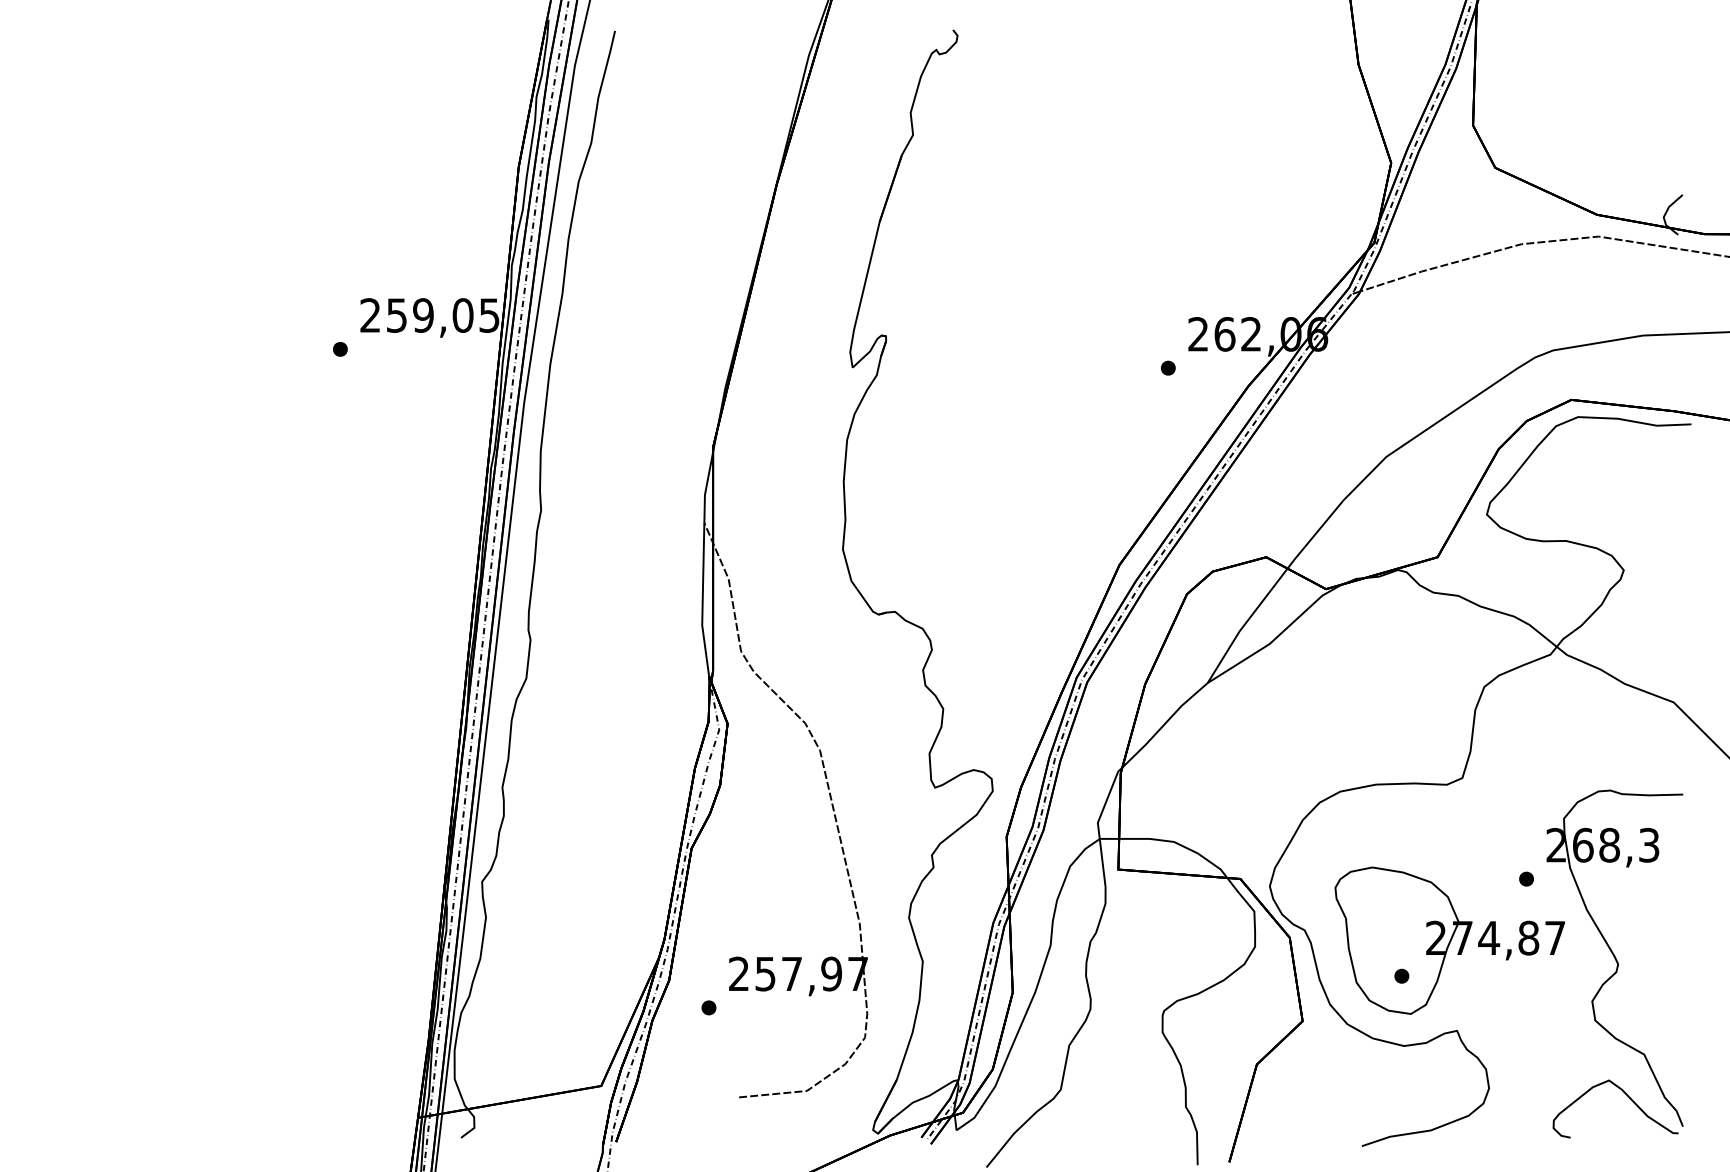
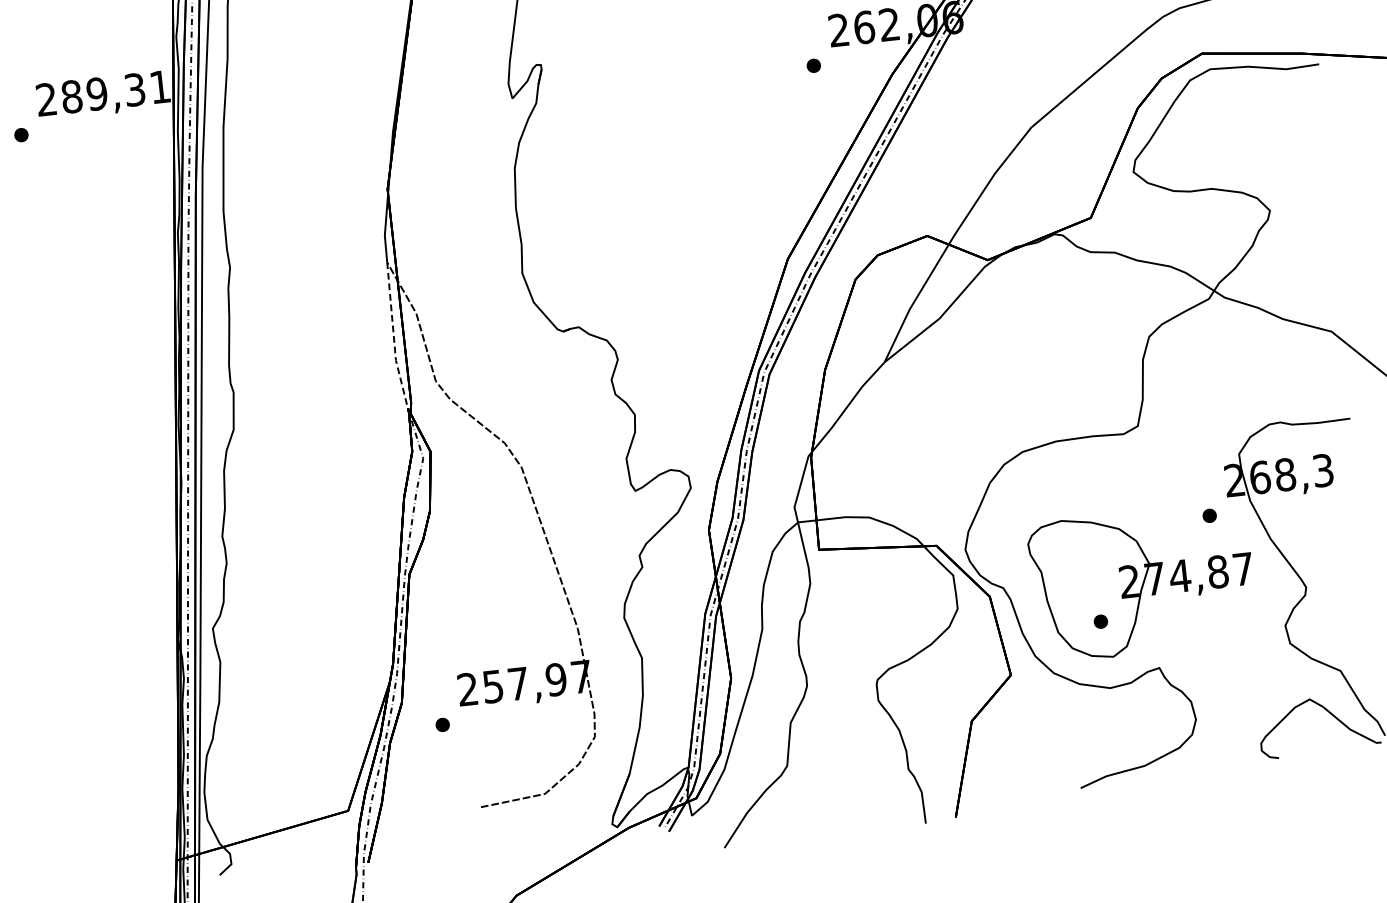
text: (442, 315) -> (115, 92), 259,05 -> 289,31
line: (702, 600) -> (393, 336), solid -> dashed

